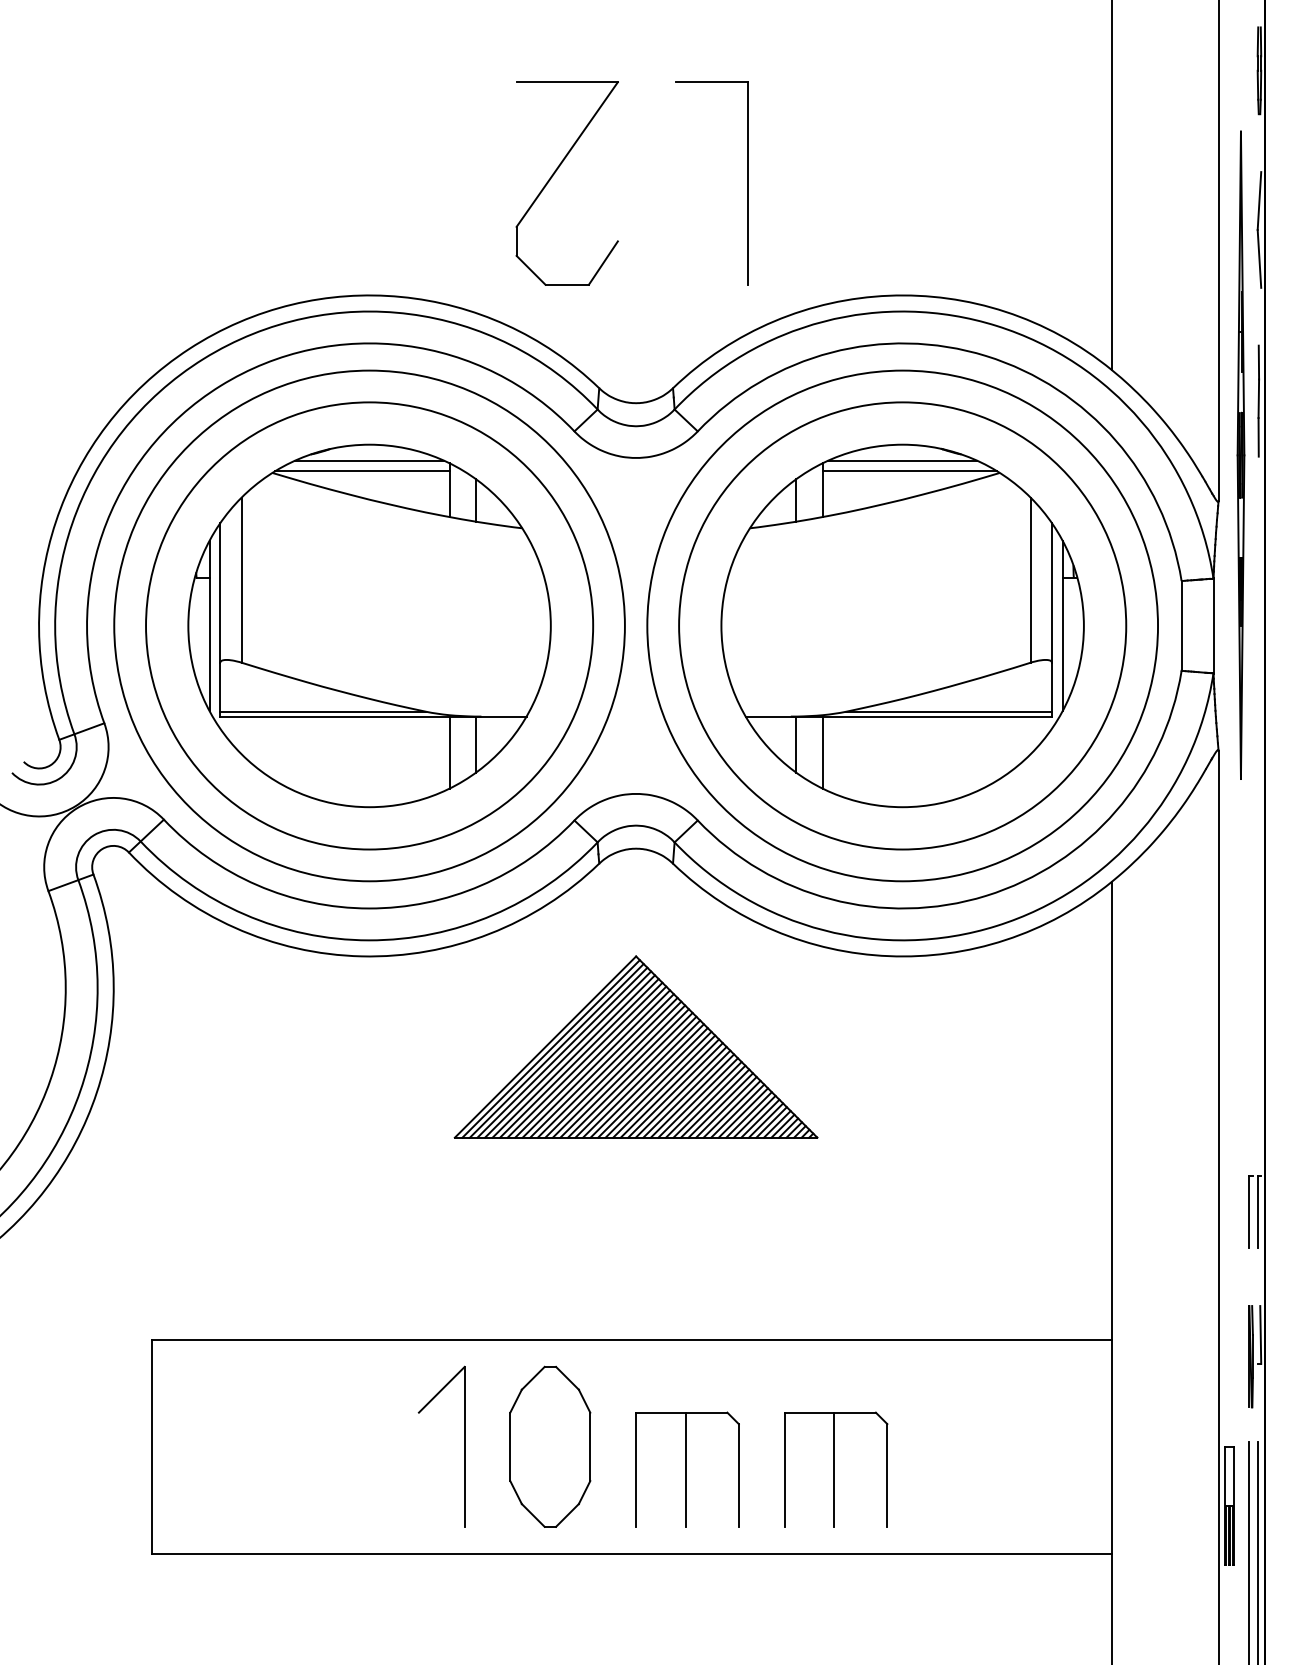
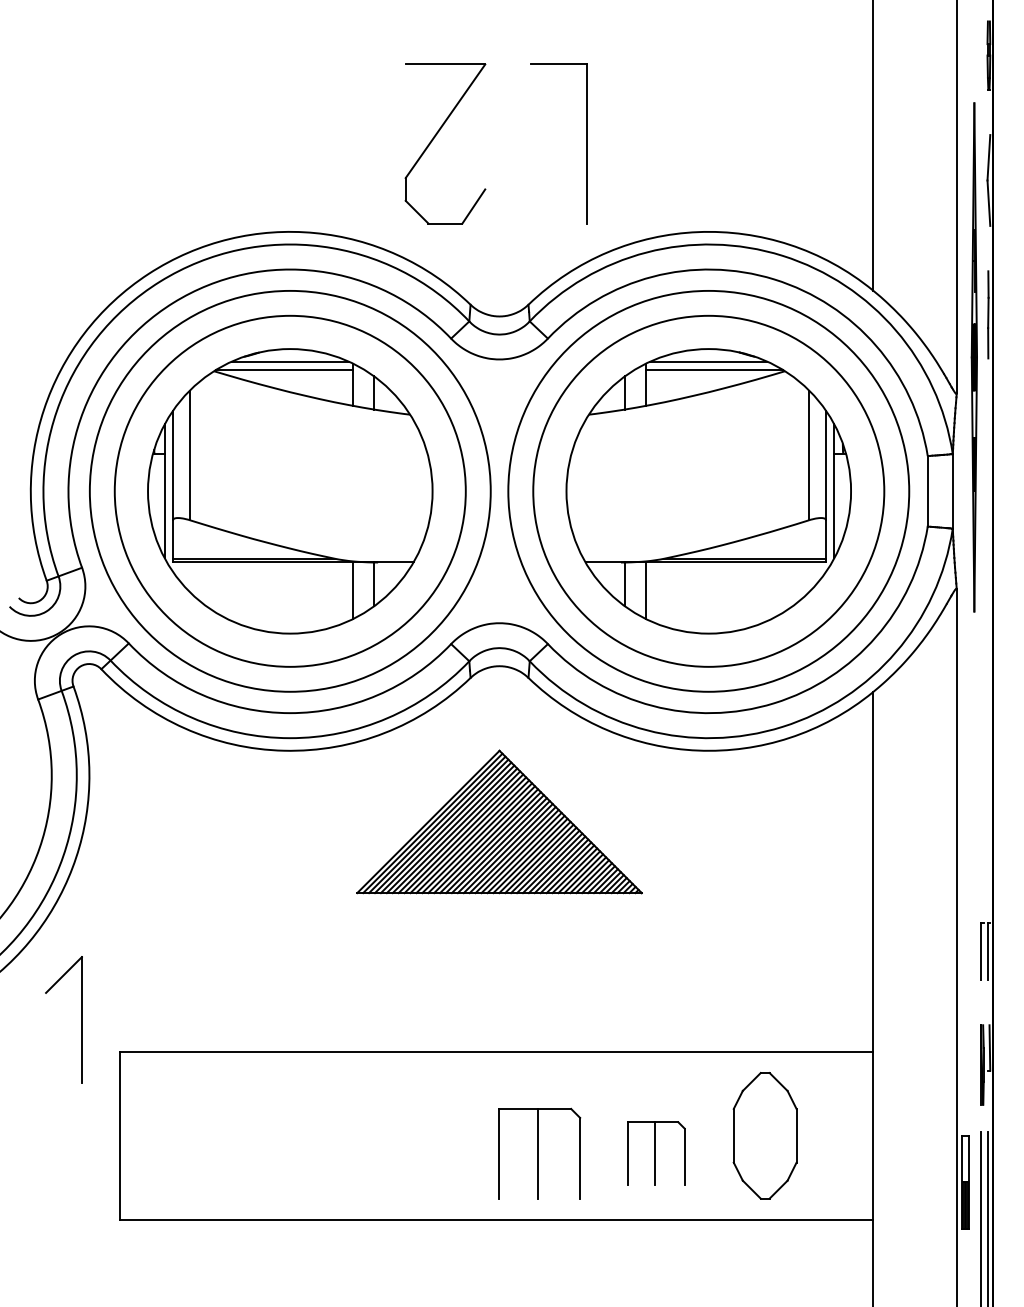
part: (464, 1446) -> (81, 1019), moved
part: (549, 1446) -> (764, 1135), moved
part: (836, 1469) -> (656, 1153), size x0.7

